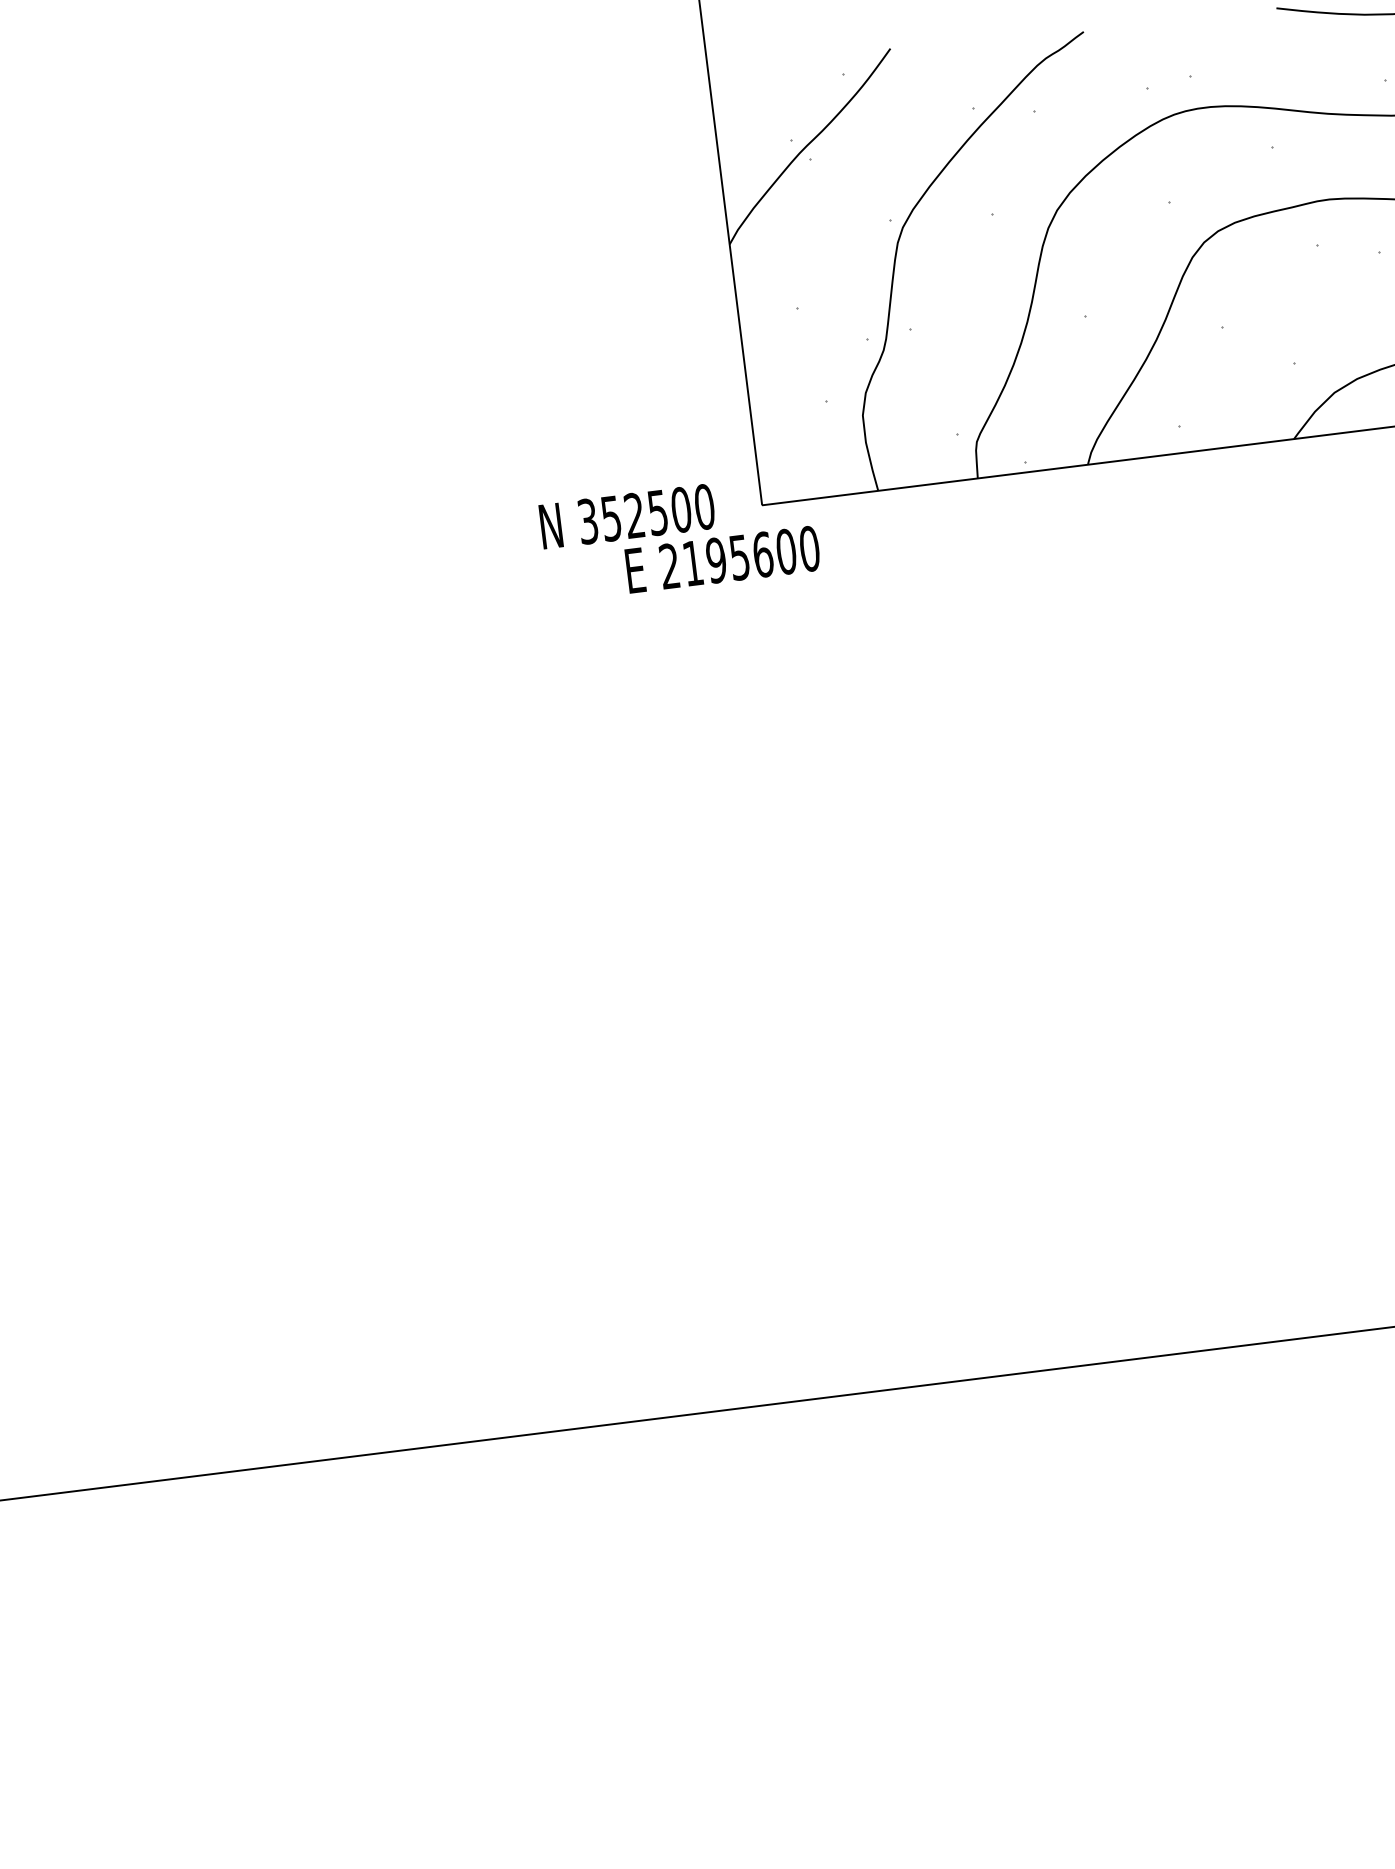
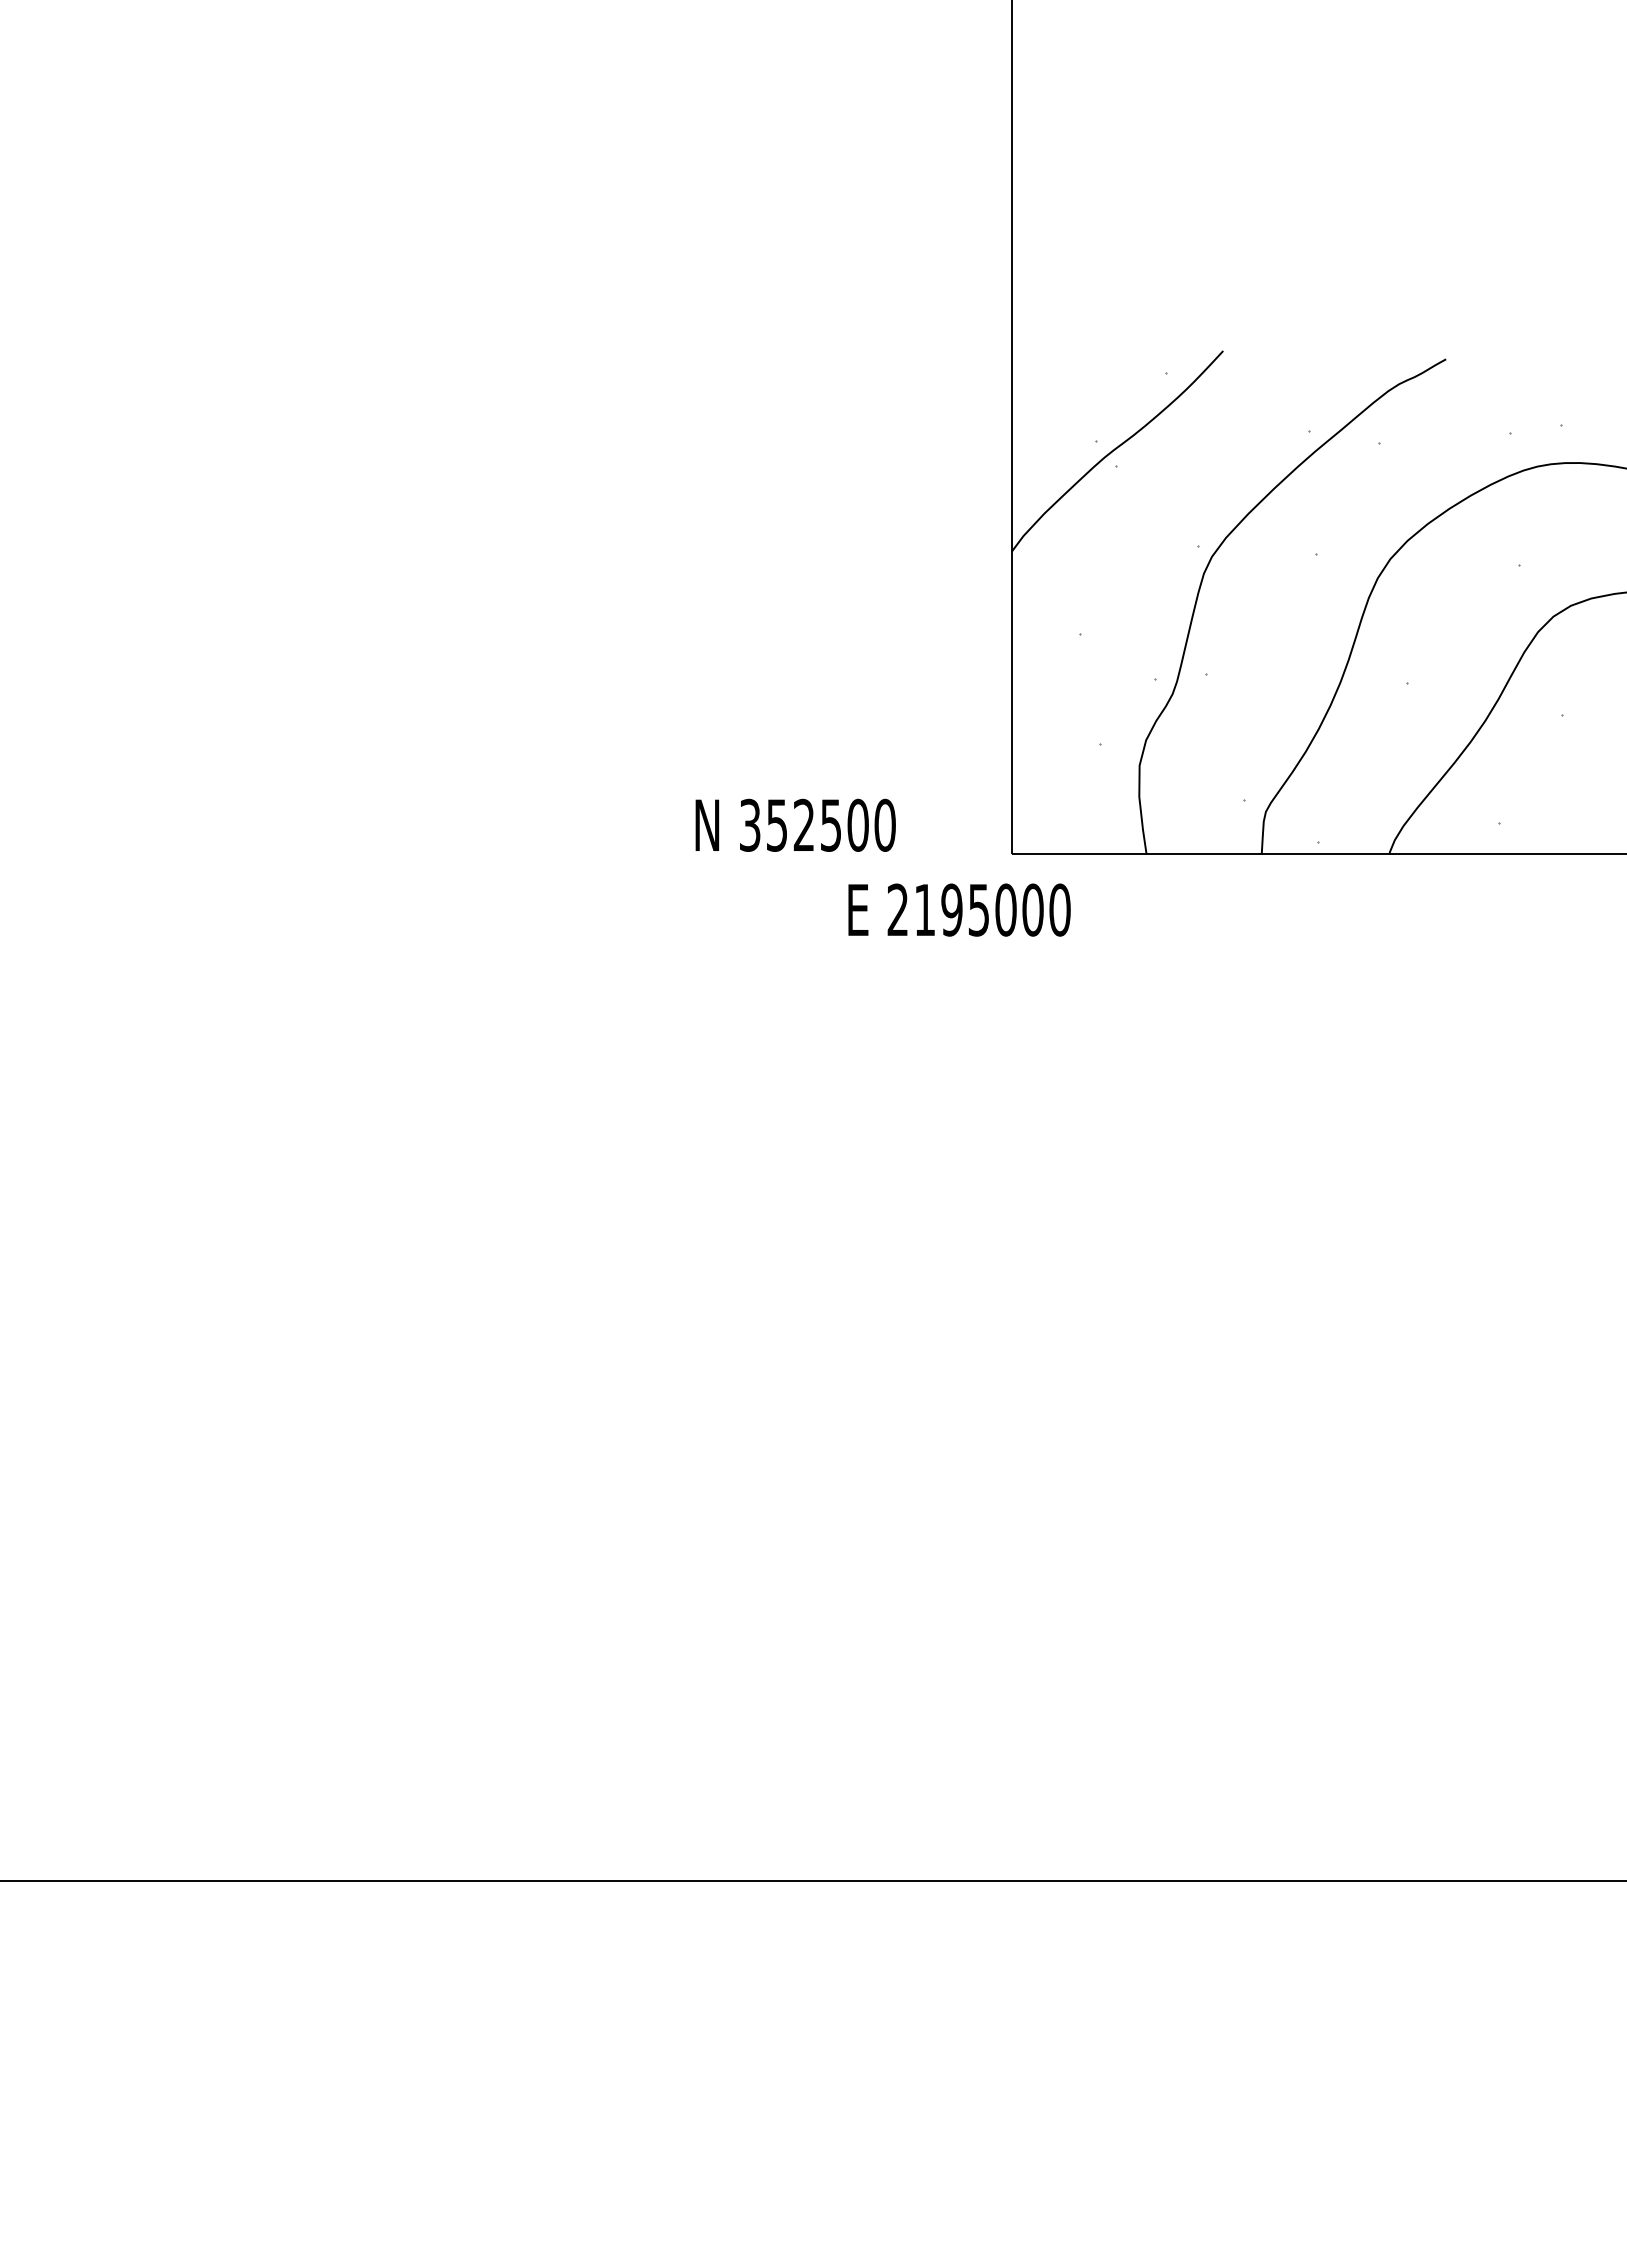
text: (627, 515) -> (795, 824), moved
text: (762, 554) -> (1005, 909), 2195600 -> 2195000

